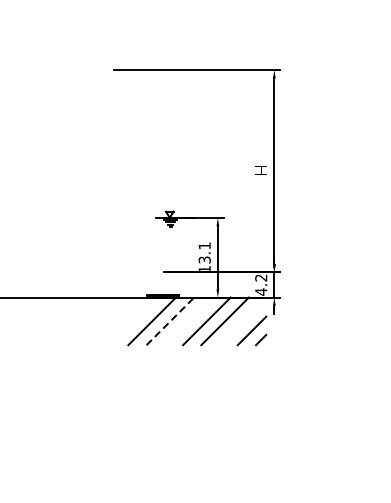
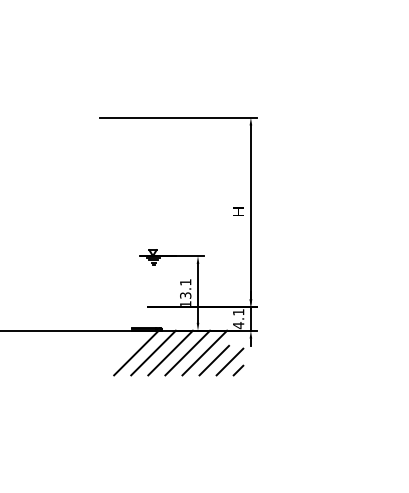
text: (261, 278) -> (238, 312), 4.2 -> 4.1
line: (188, 320) -> (170, 352), added
line: (170, 321) -> (153, 353), dashed -> solid
line: (235, 329) -> (214, 360), added

